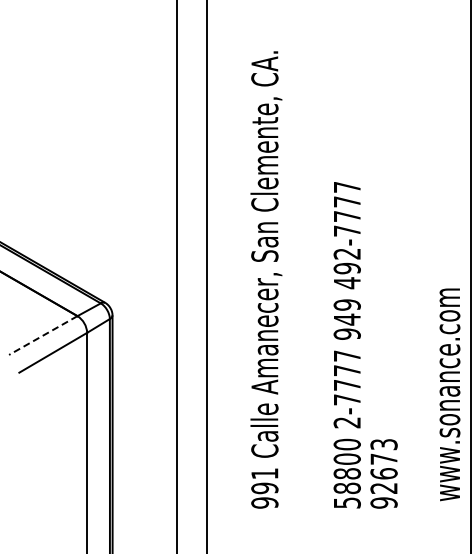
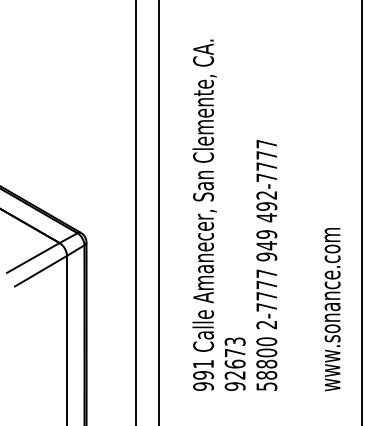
line: (42, 335) -> (32, 257), dashed -> solid
text: (449, 394) -> (332, 309), moved
text: (383, 473) -> (234, 363), moved

